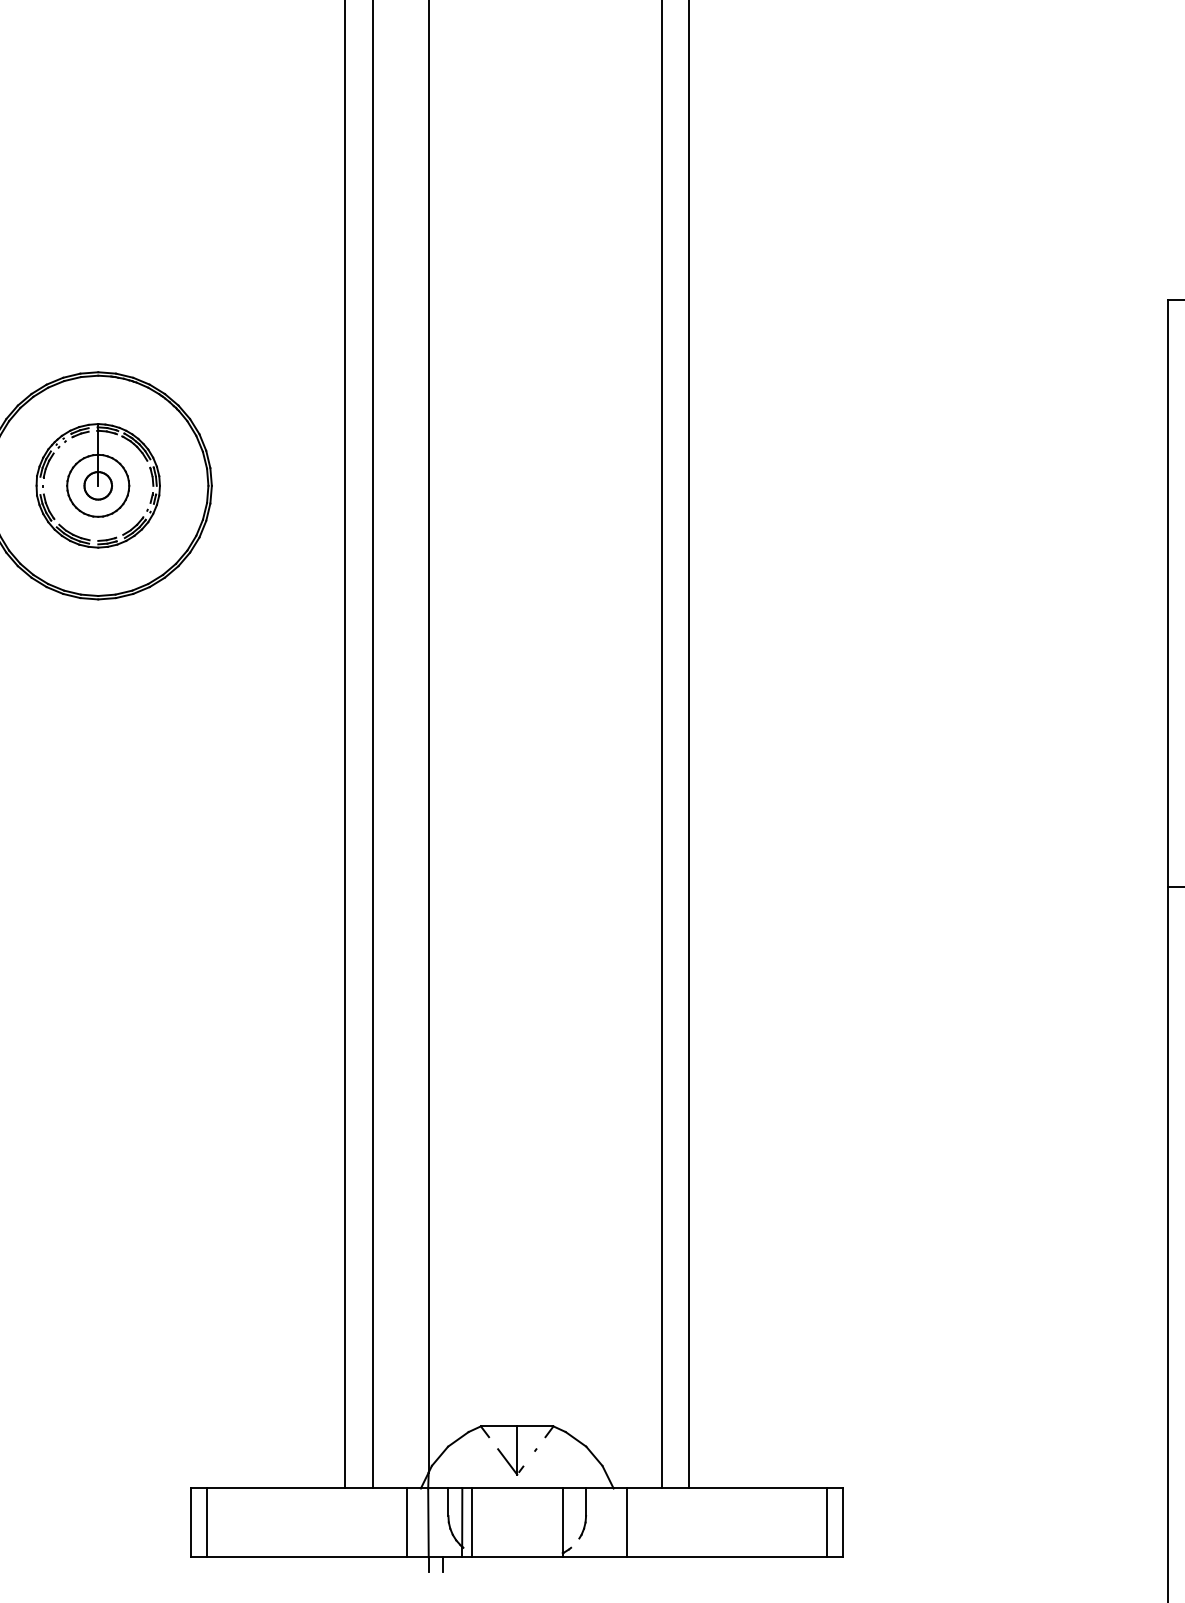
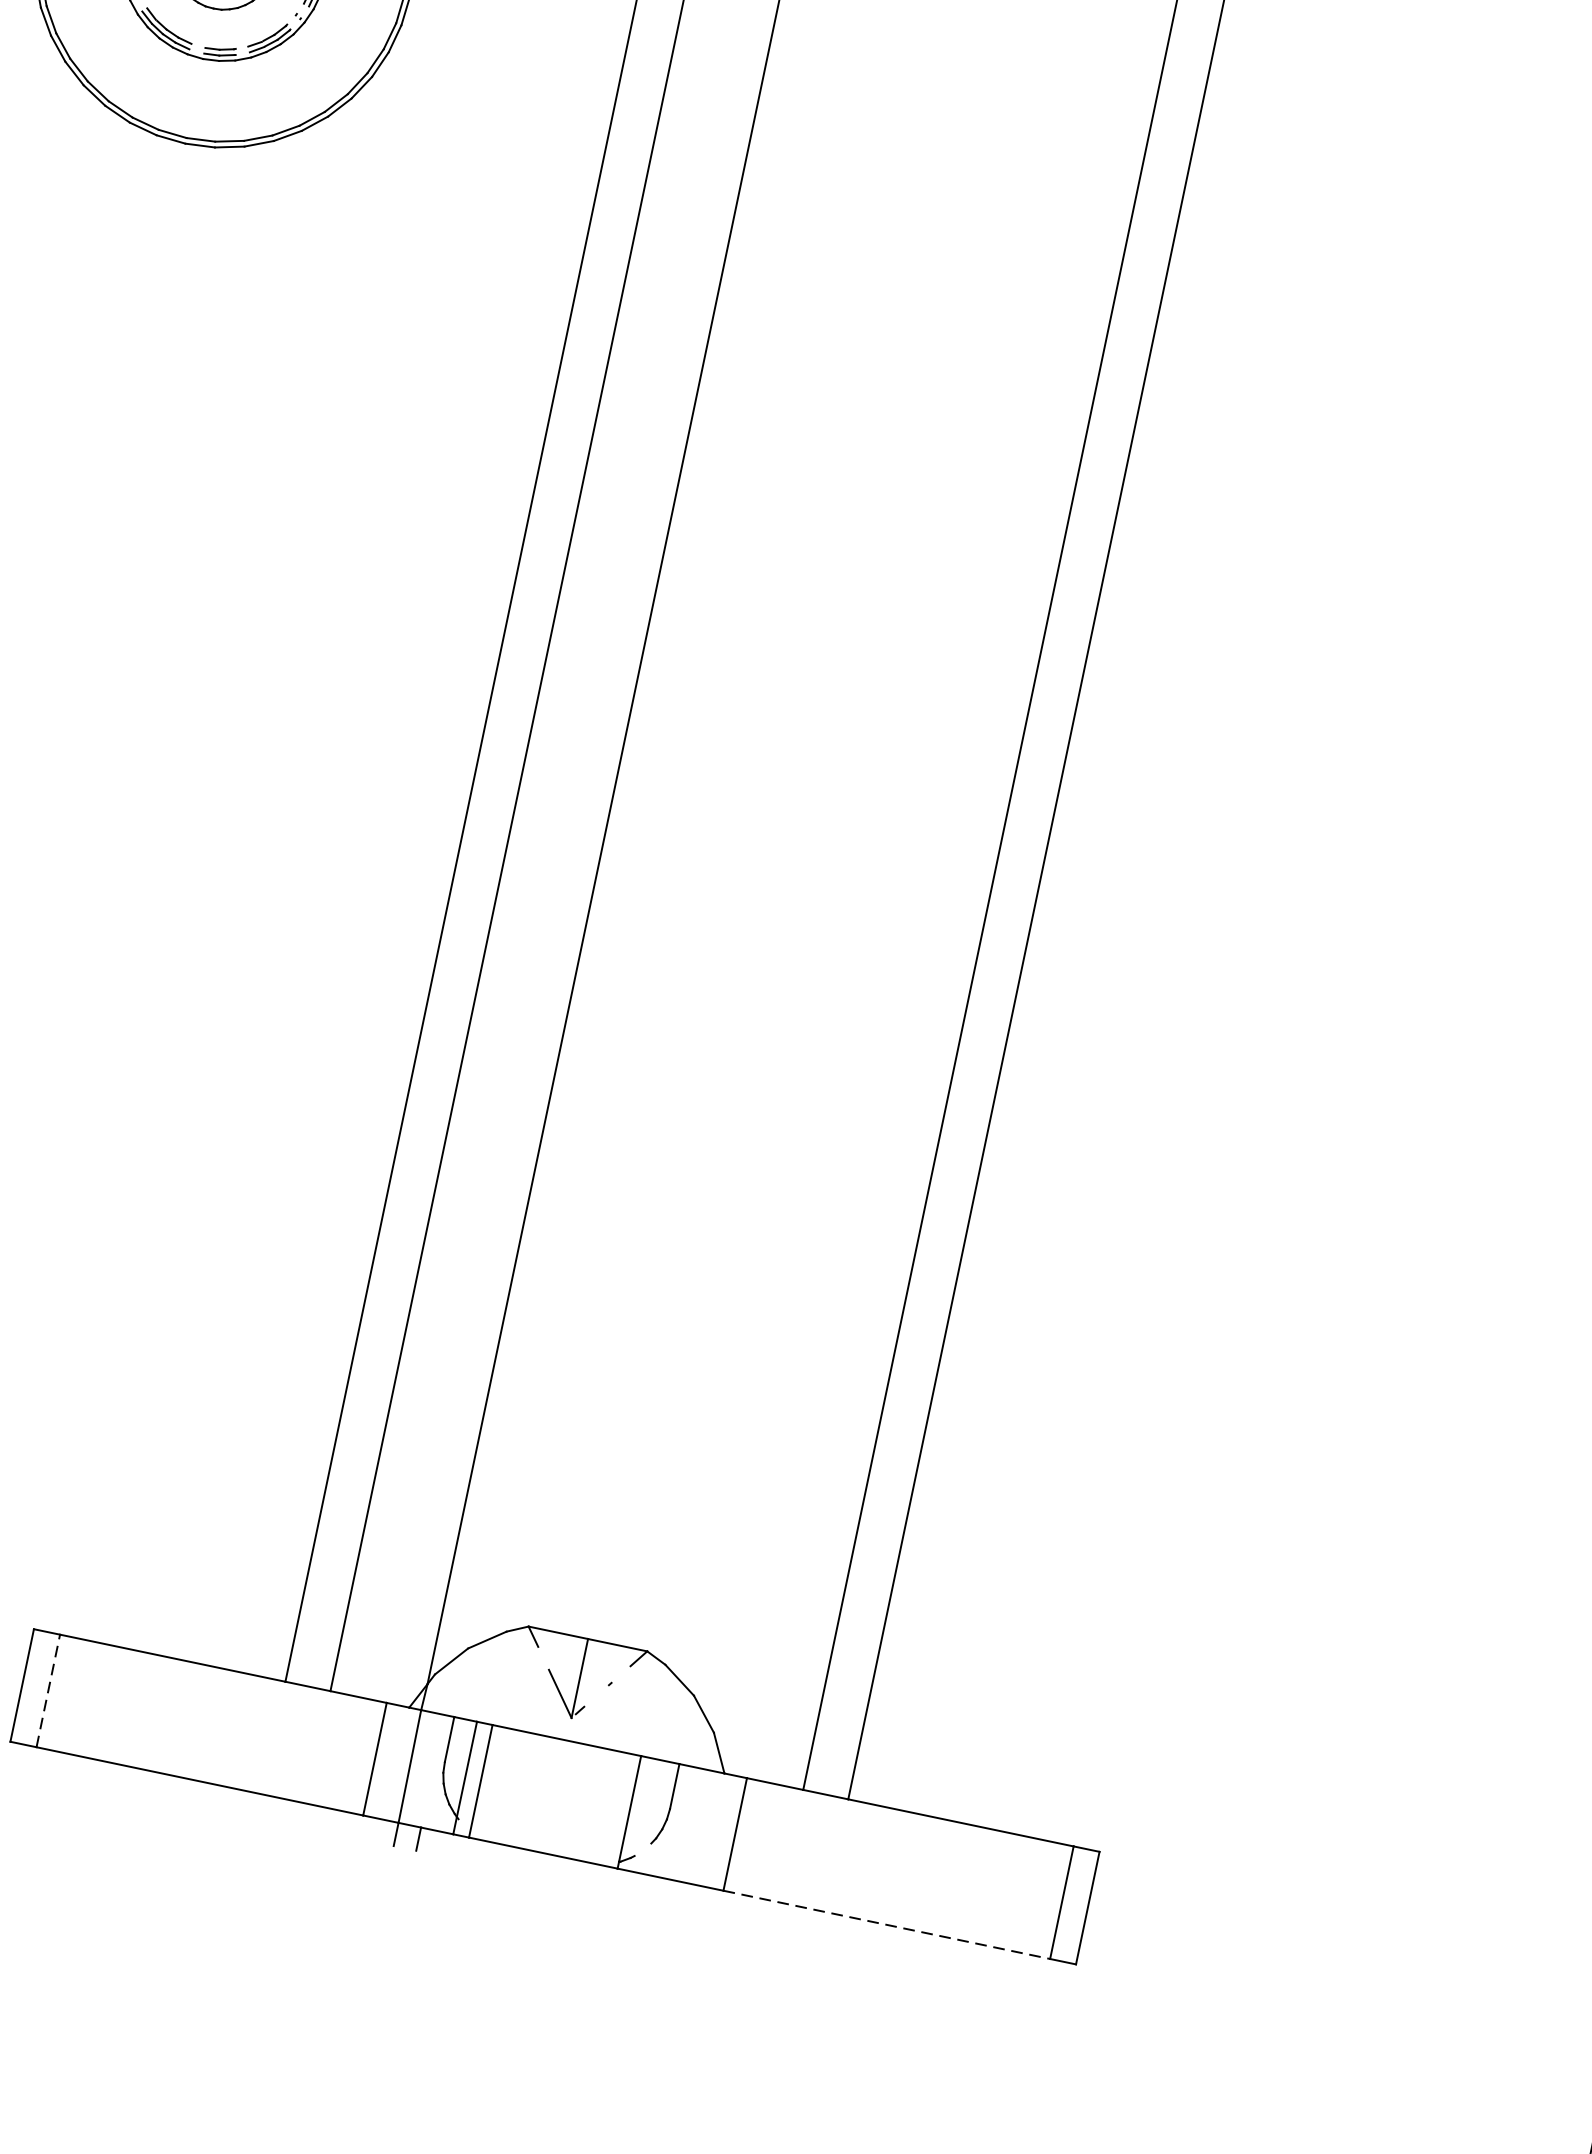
line: (207, 1522) -> (48, 1690), solid -> dashed
line: (727, 1557) -> (887, 1925), solid -> dashed

